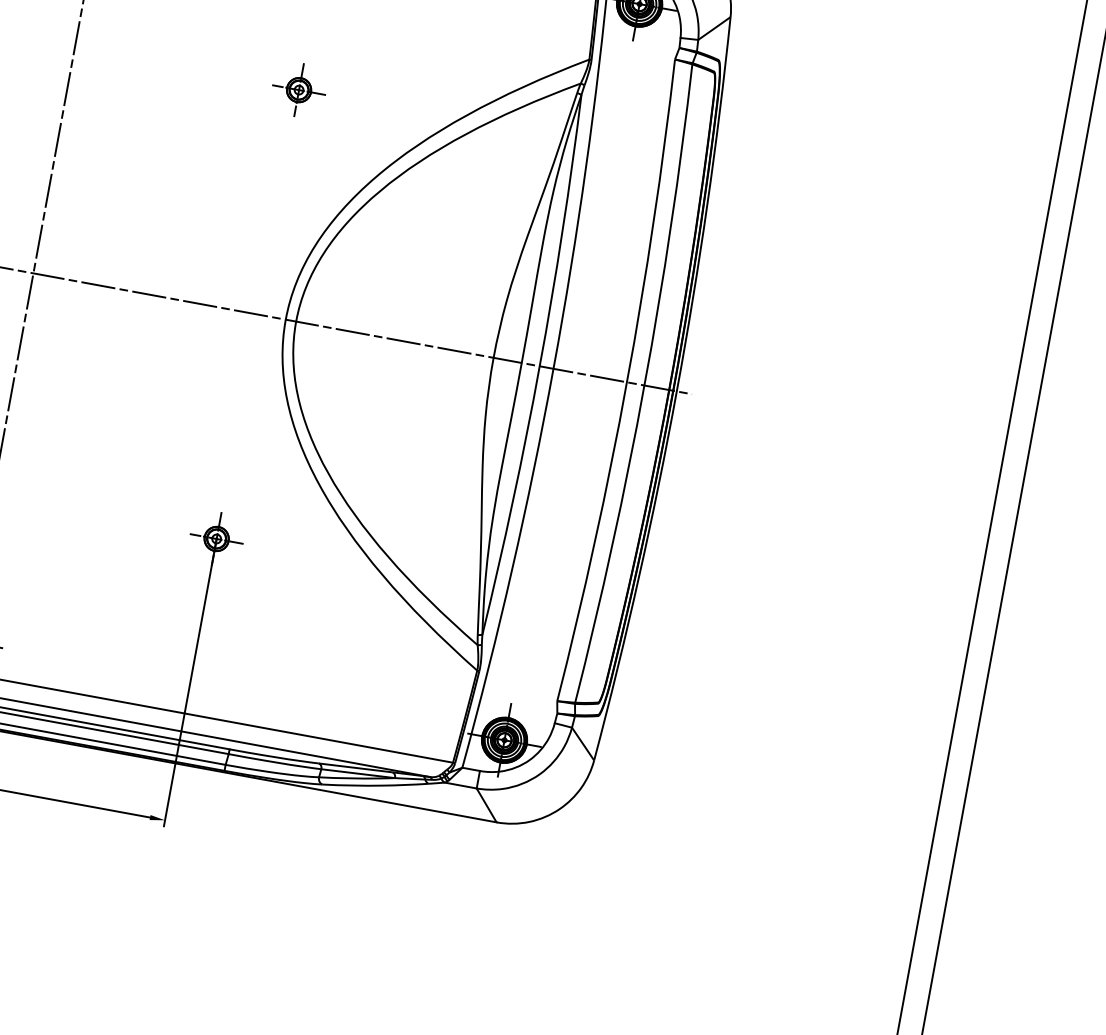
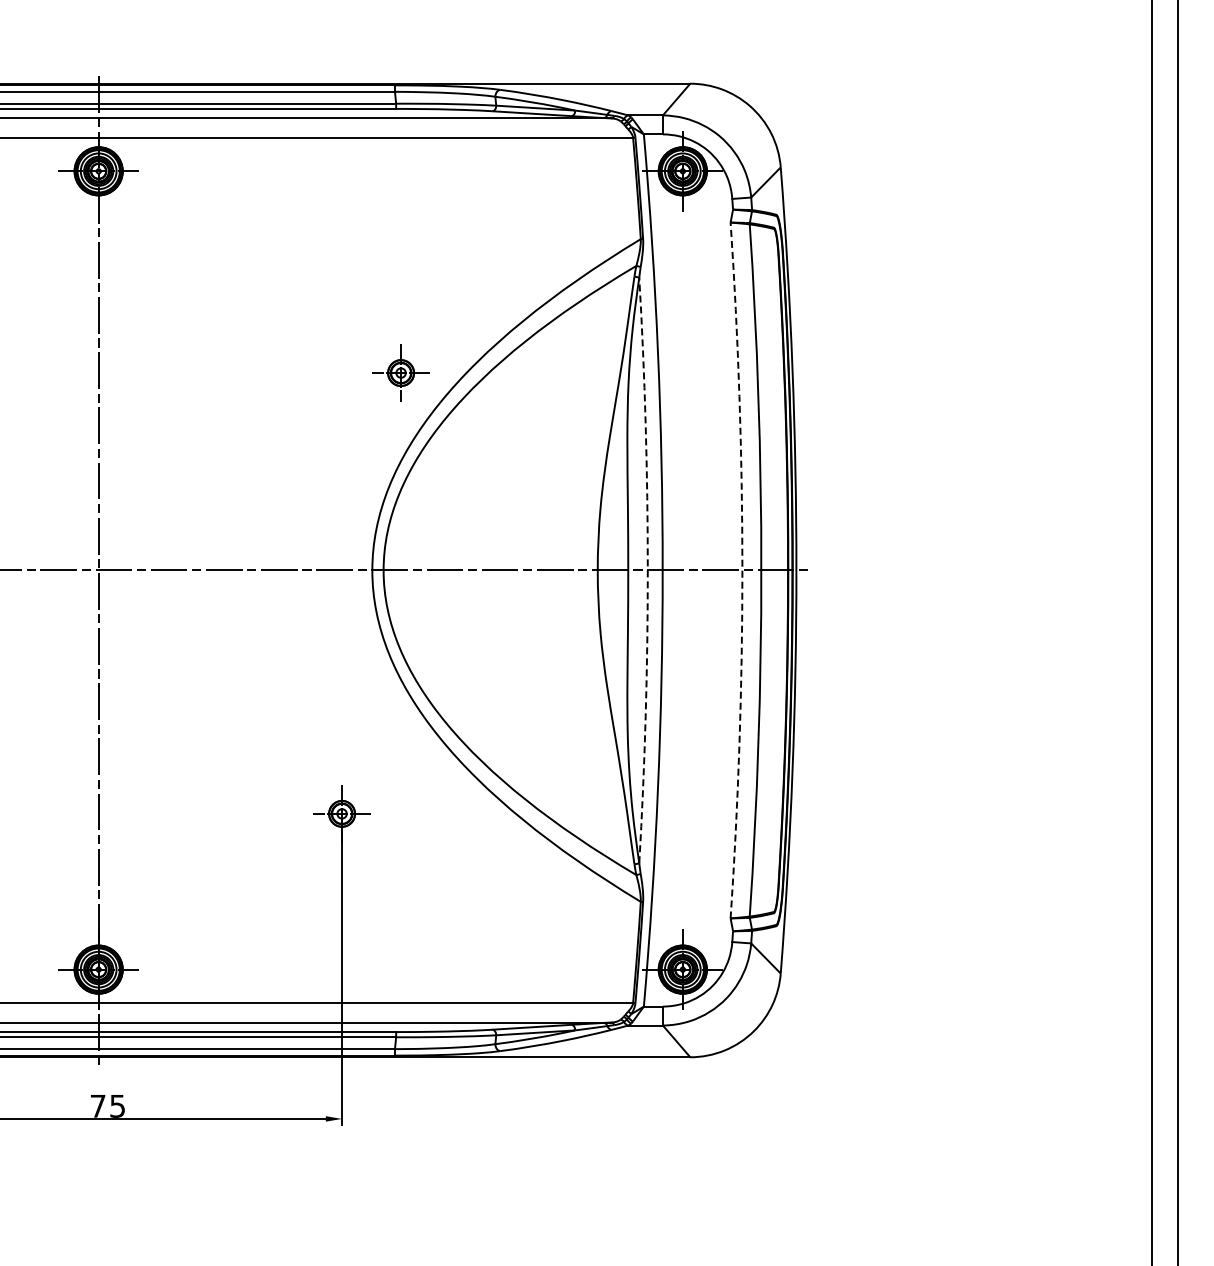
part: (298, 89) -> (400, 372), moved
arc: (539, 366) -> (647, 570), solid -> dashed
arc: (627, 382) -> (742, 570), solid -> dashed

